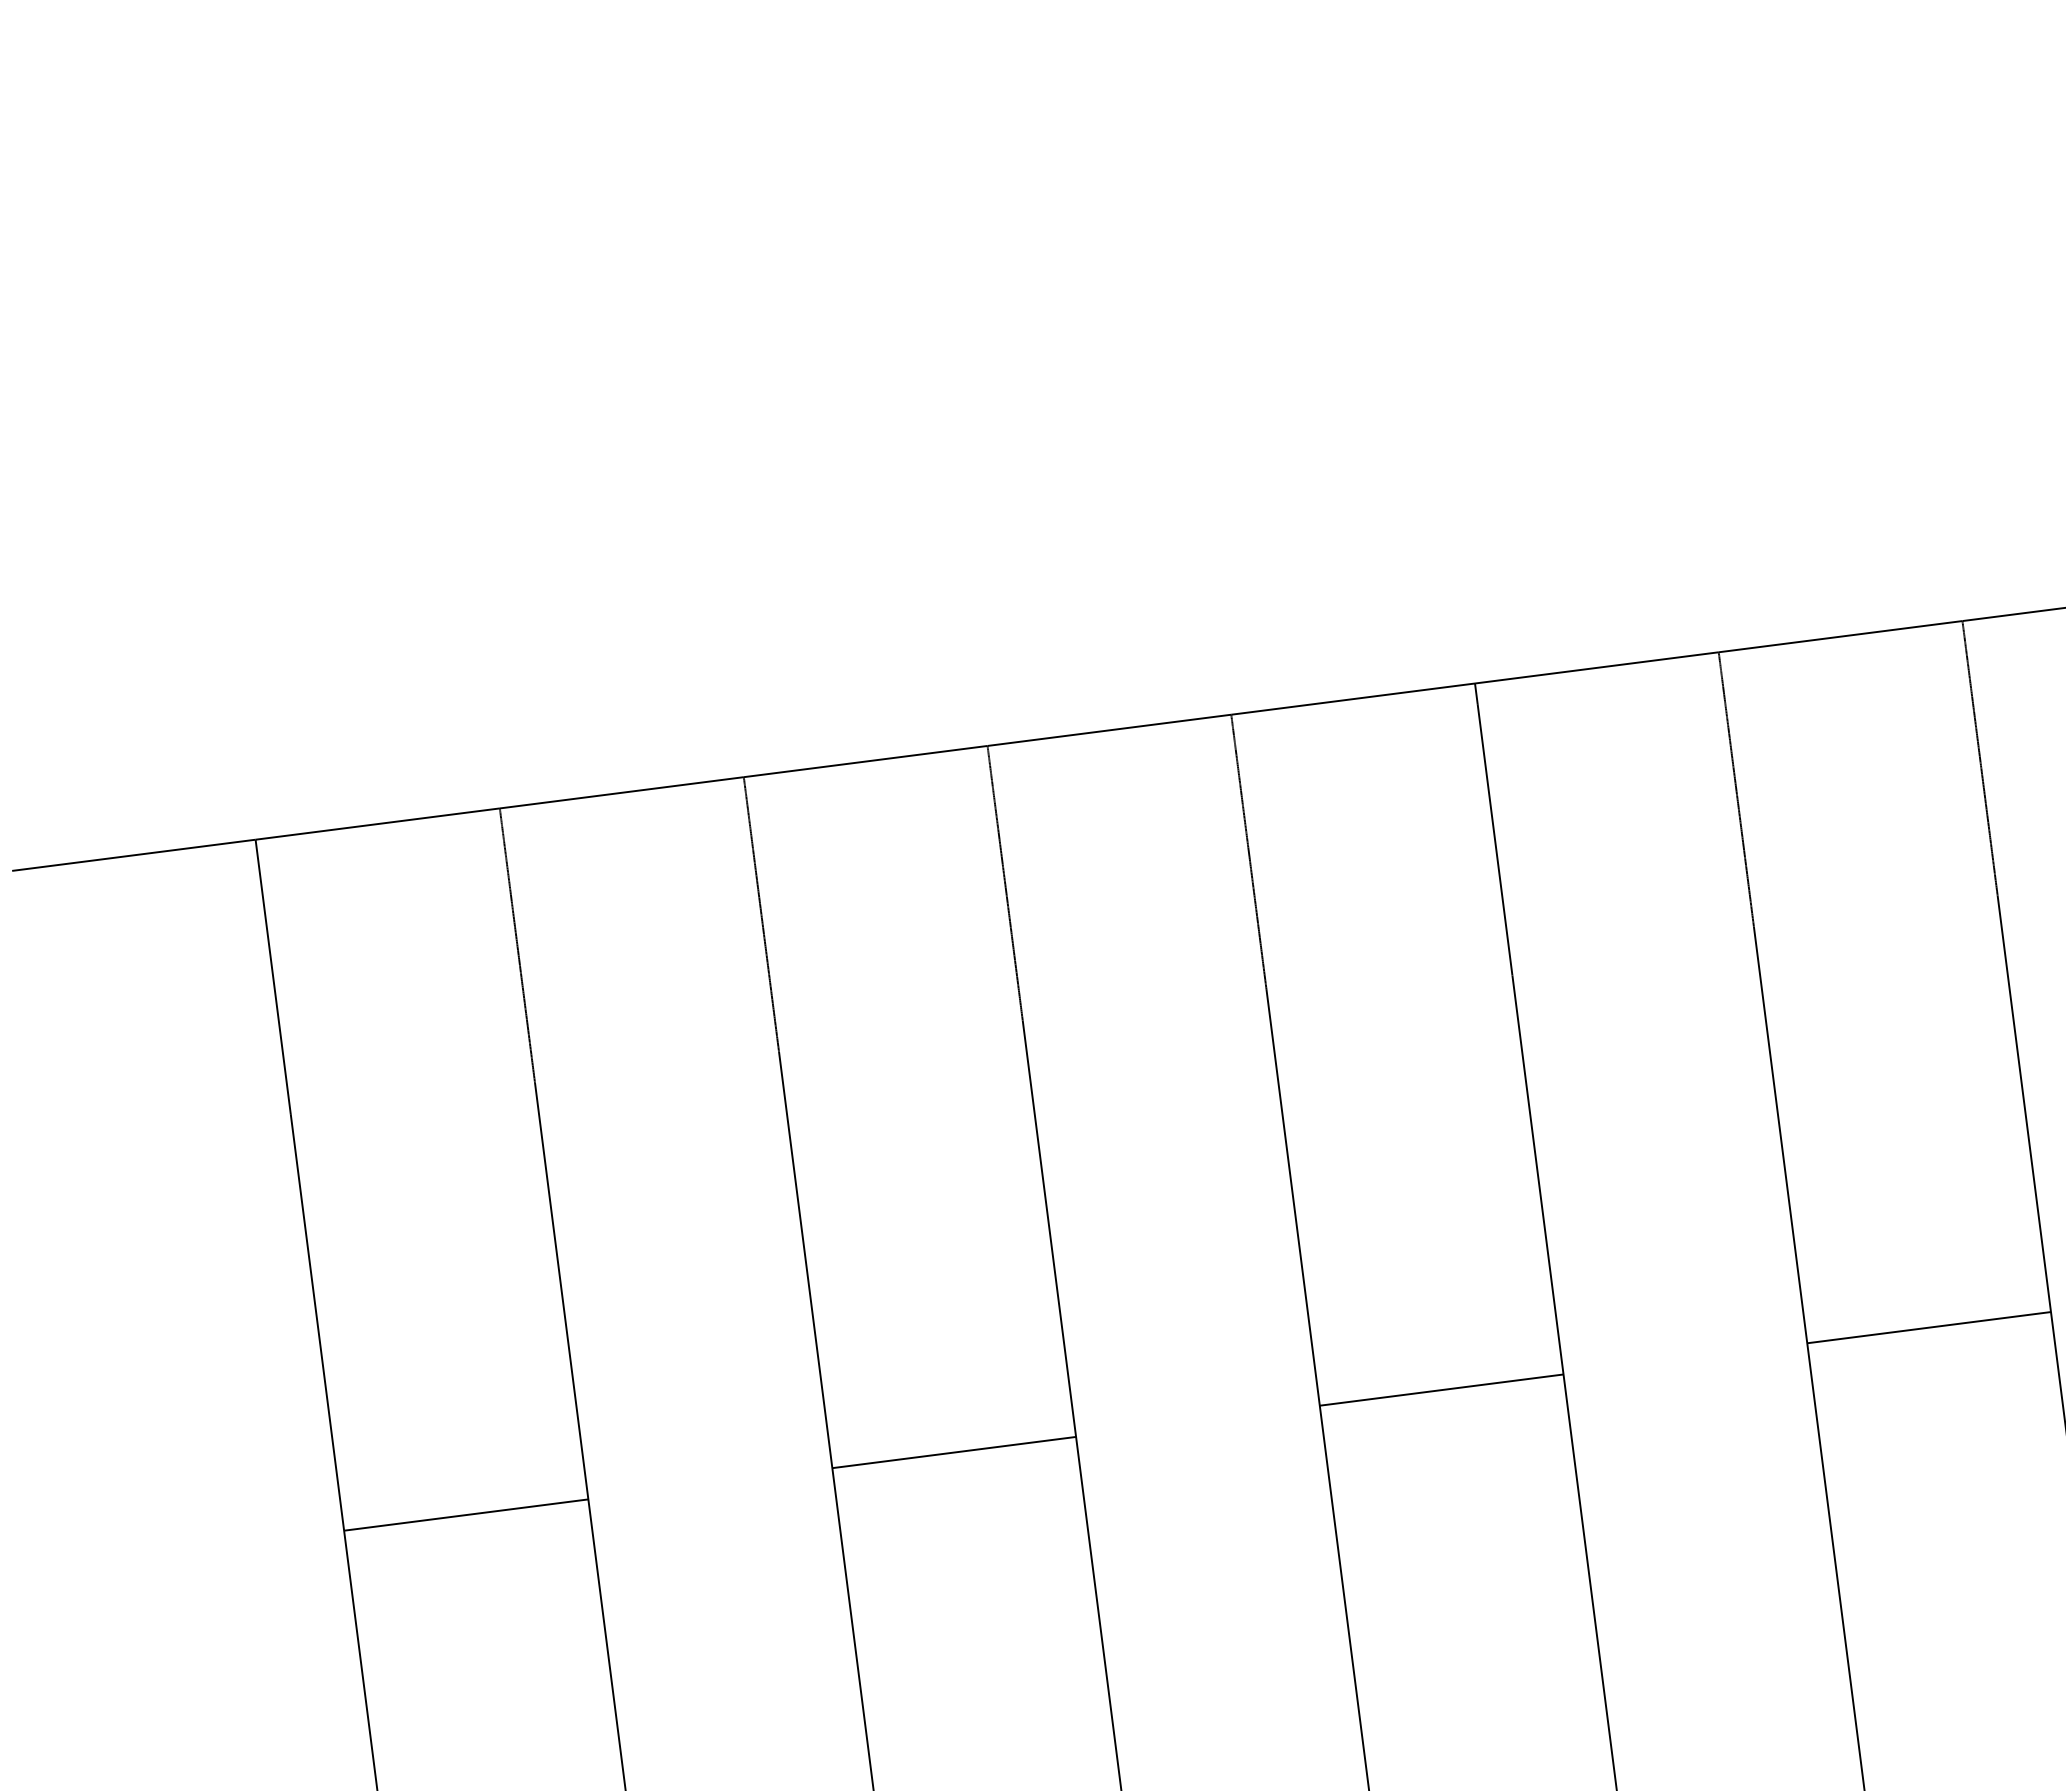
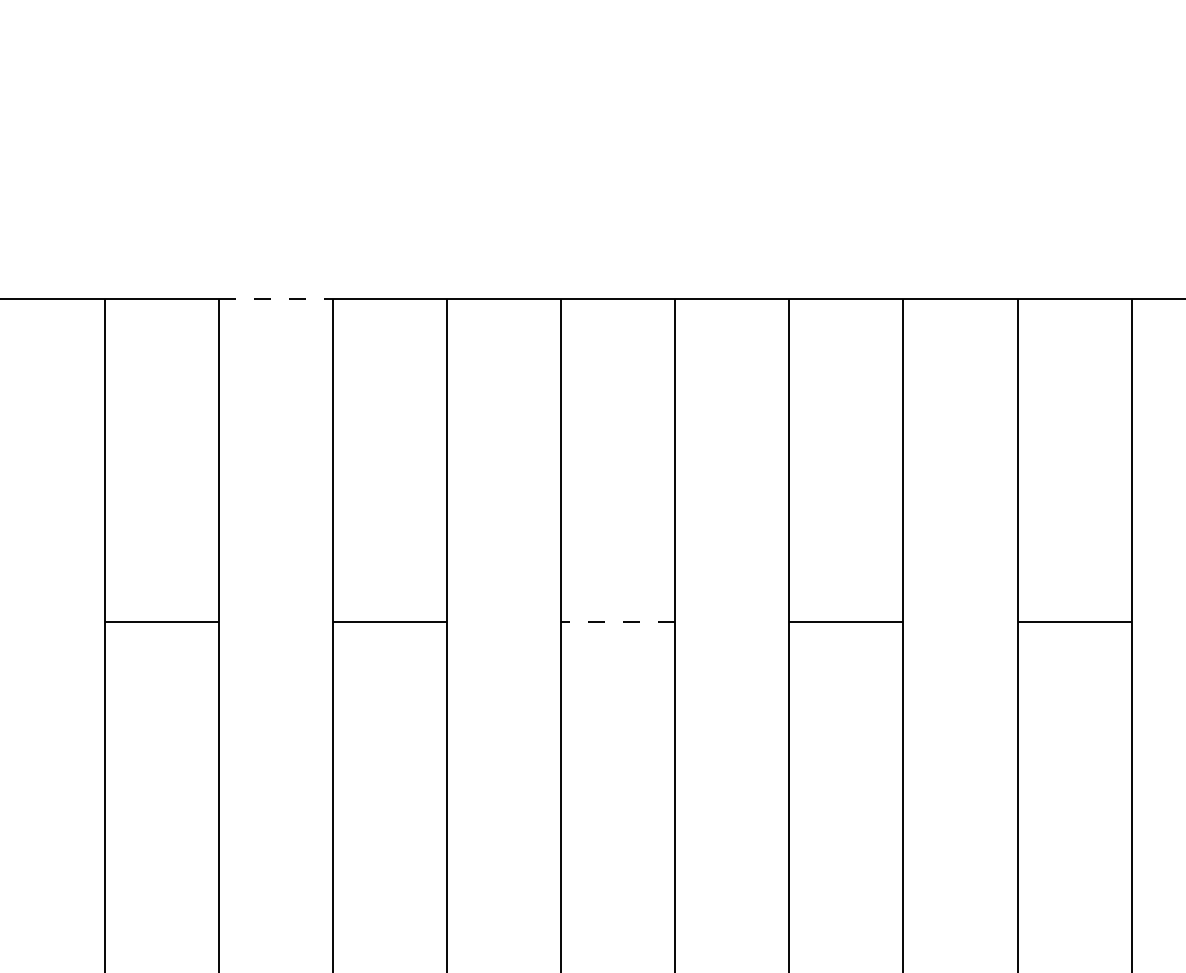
line: (622, 792) -> (276, 298), solid -> dashed
line: (1439, 1389) -> (617, 621), solid -> dashed

